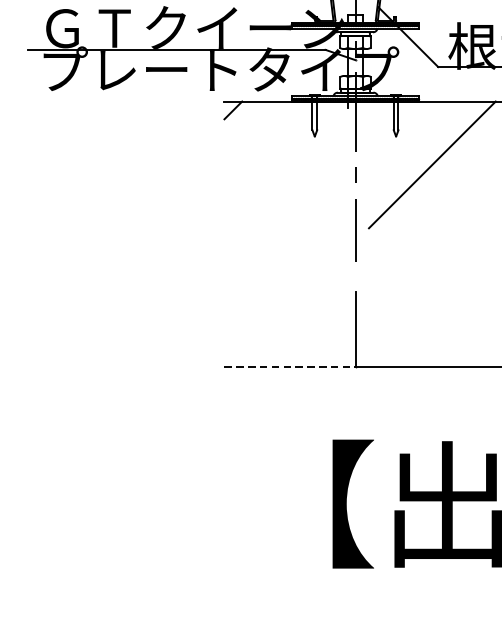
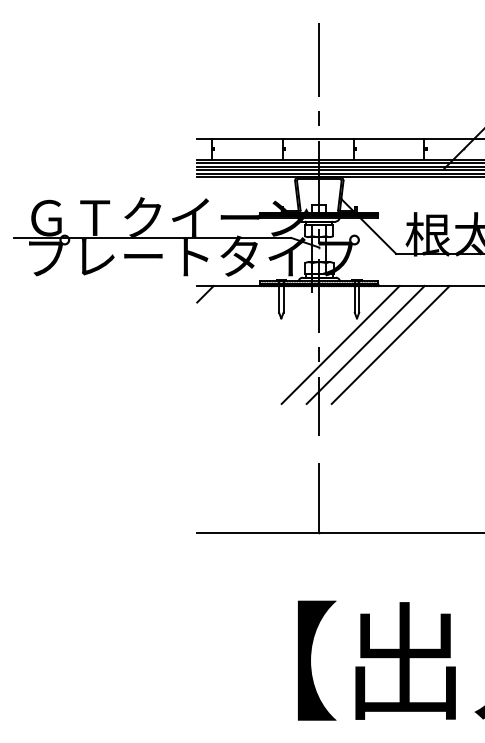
line: (378, 164) -> (340, 344), added
line: (405, 164) -> (365, 344), added
line: (290, 367) -> (258, 533), dashed -> solid

